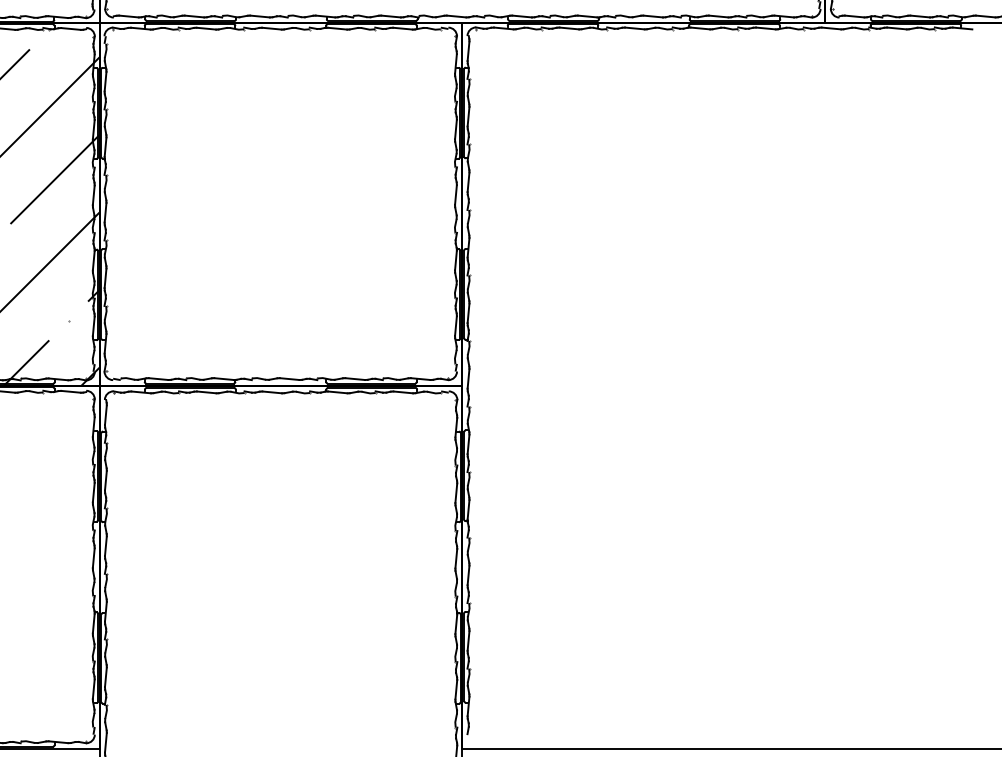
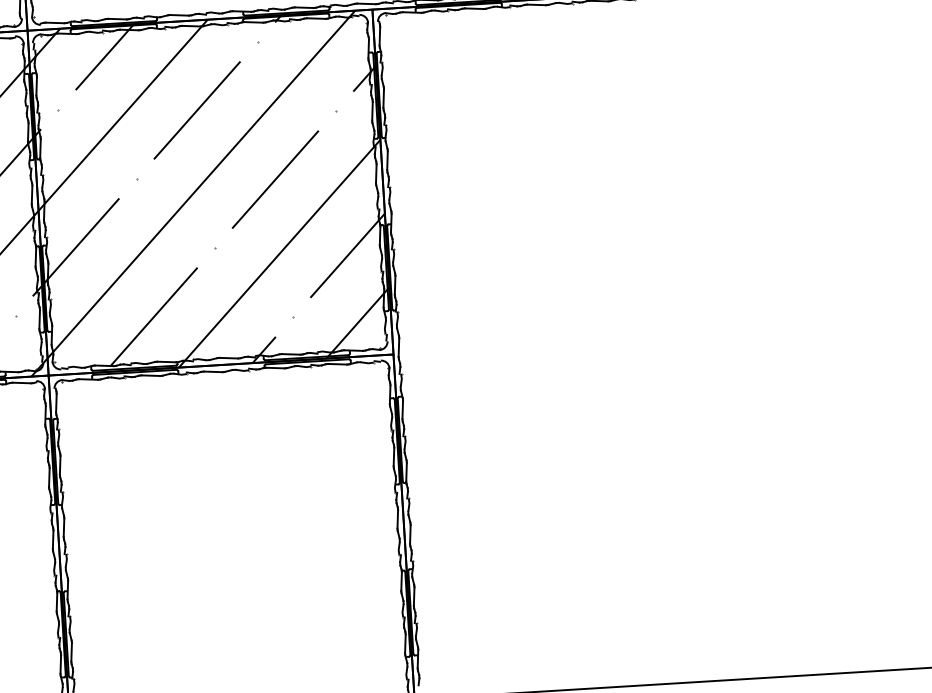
hatch: (280, 203) -> (210, 191), added

